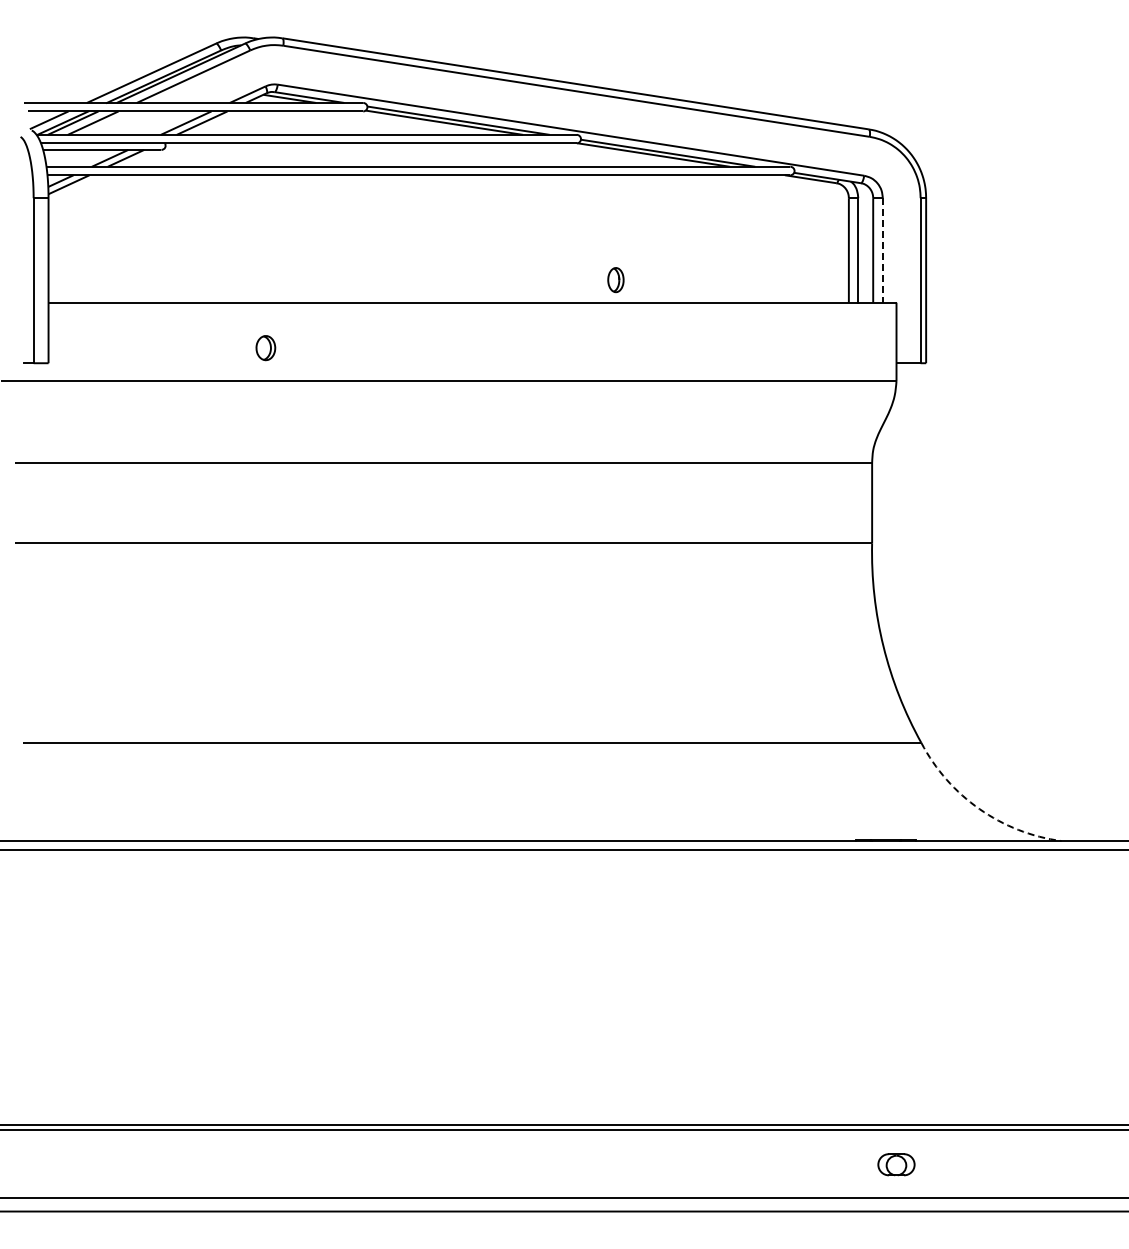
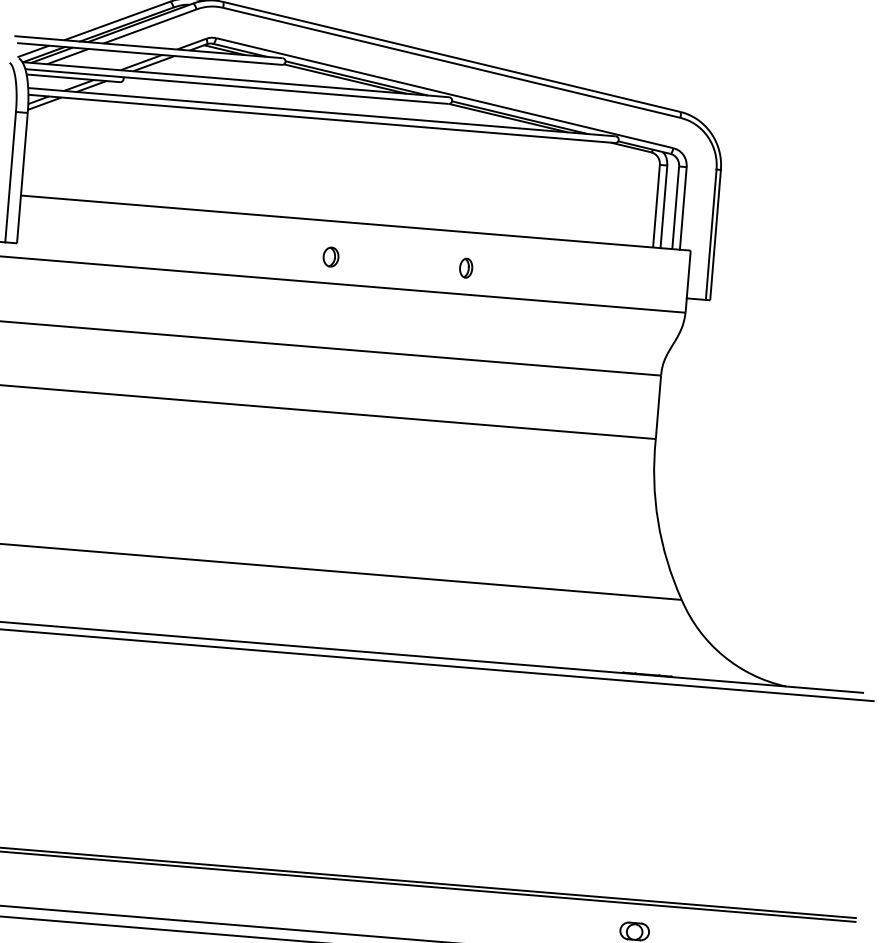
line: (882, 250) -> (683, 208), dashed -> solid
part: (615, 280) -> (465, 268), moved
part: (265, 348) -> (330, 257), moved
arc: (979, 809) -> (723, 656), dashed -> solid

